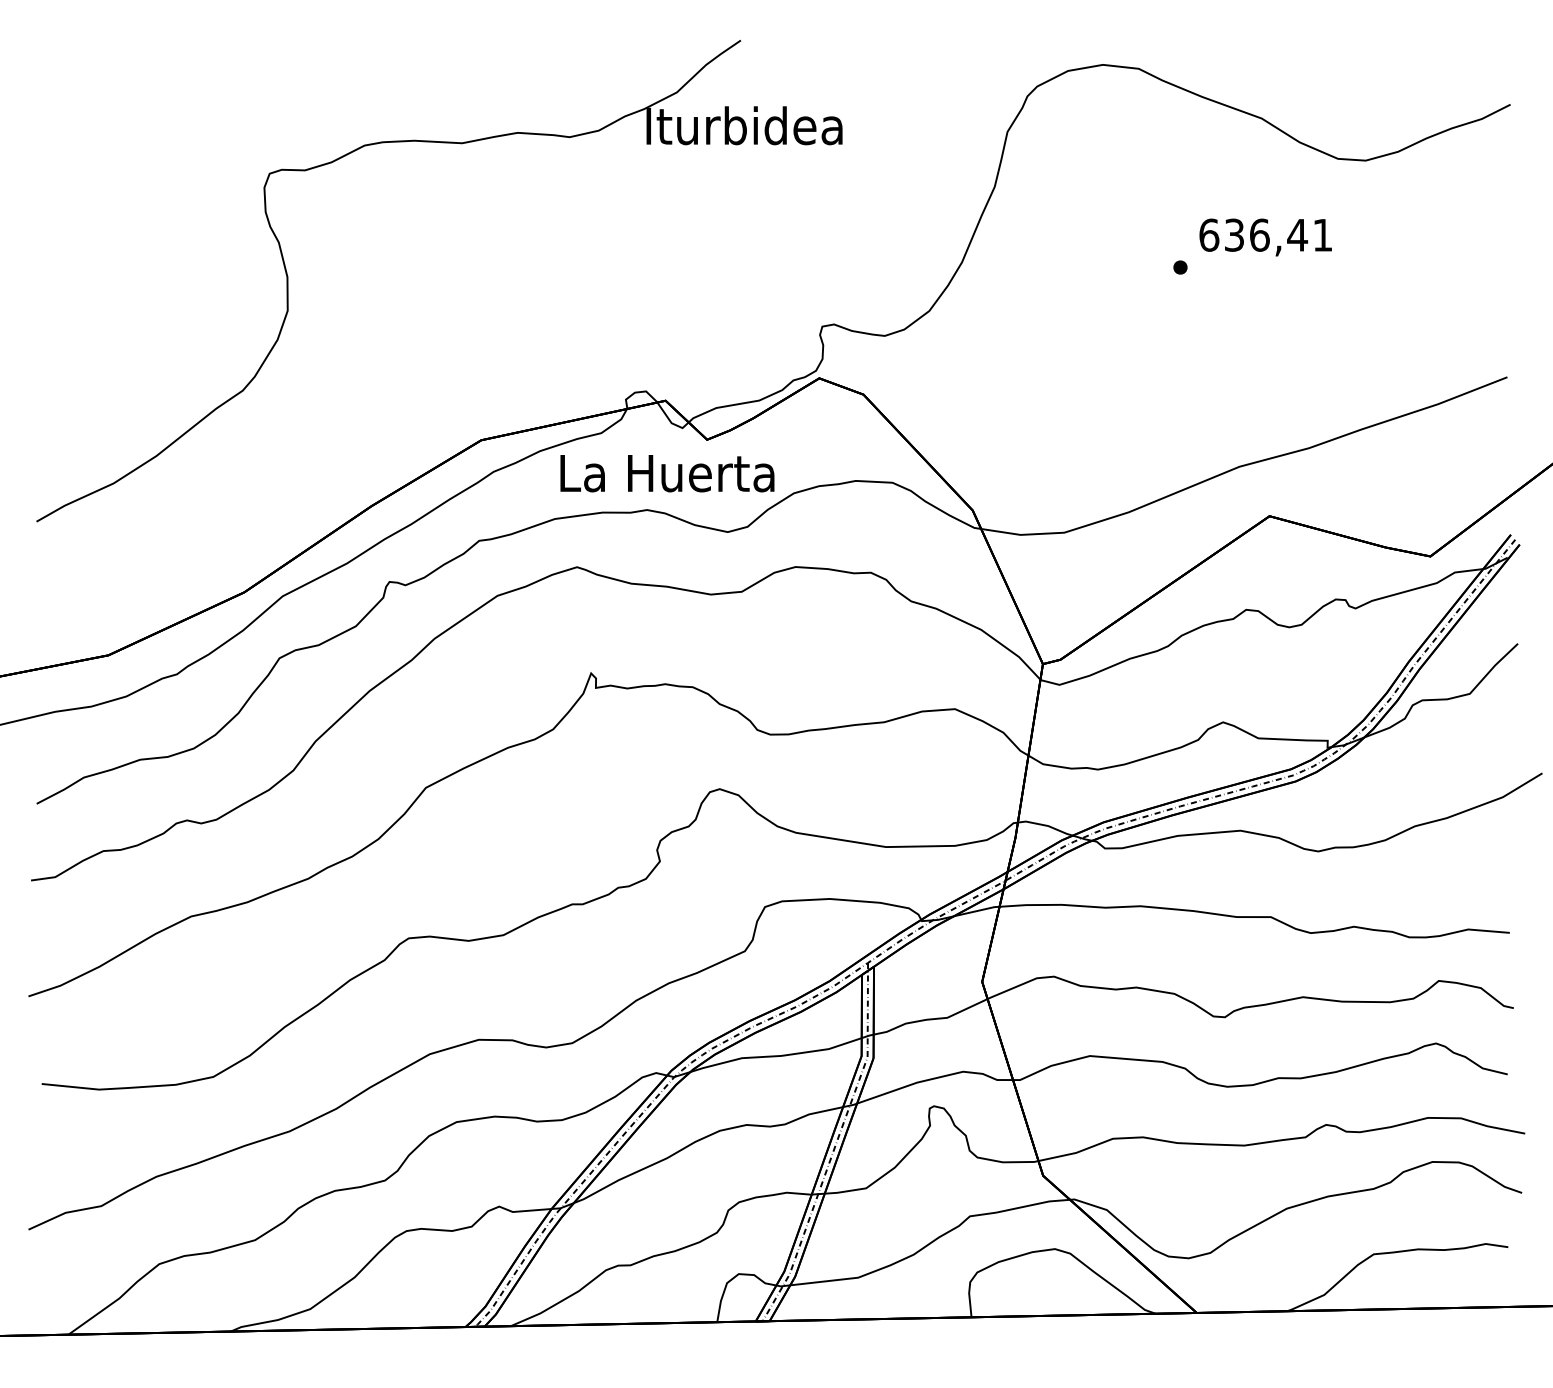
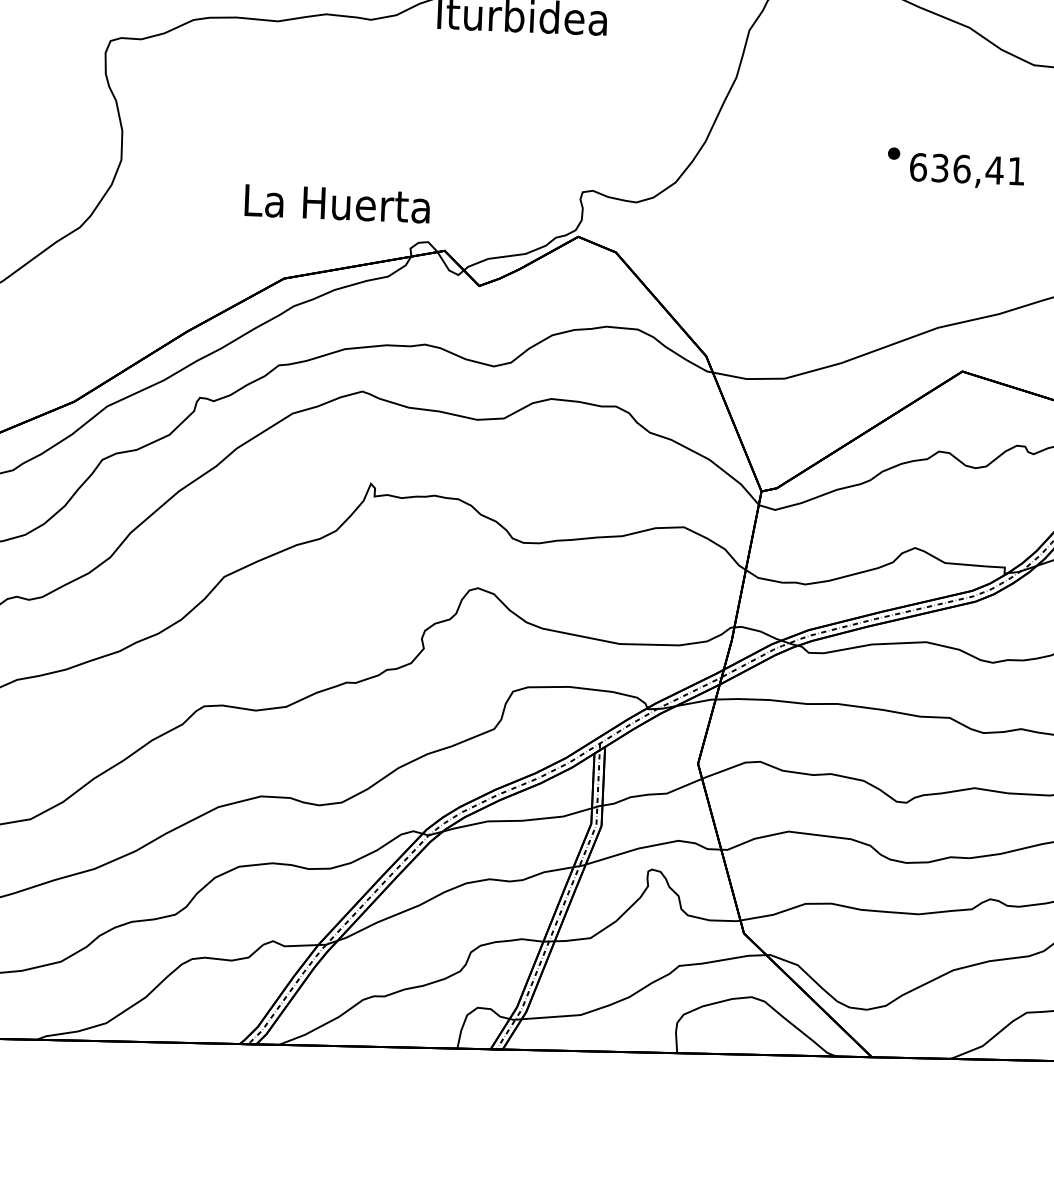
text: (1265, 237) -> (966, 171), moved
text: (667, 473) -> (337, 203), moved

